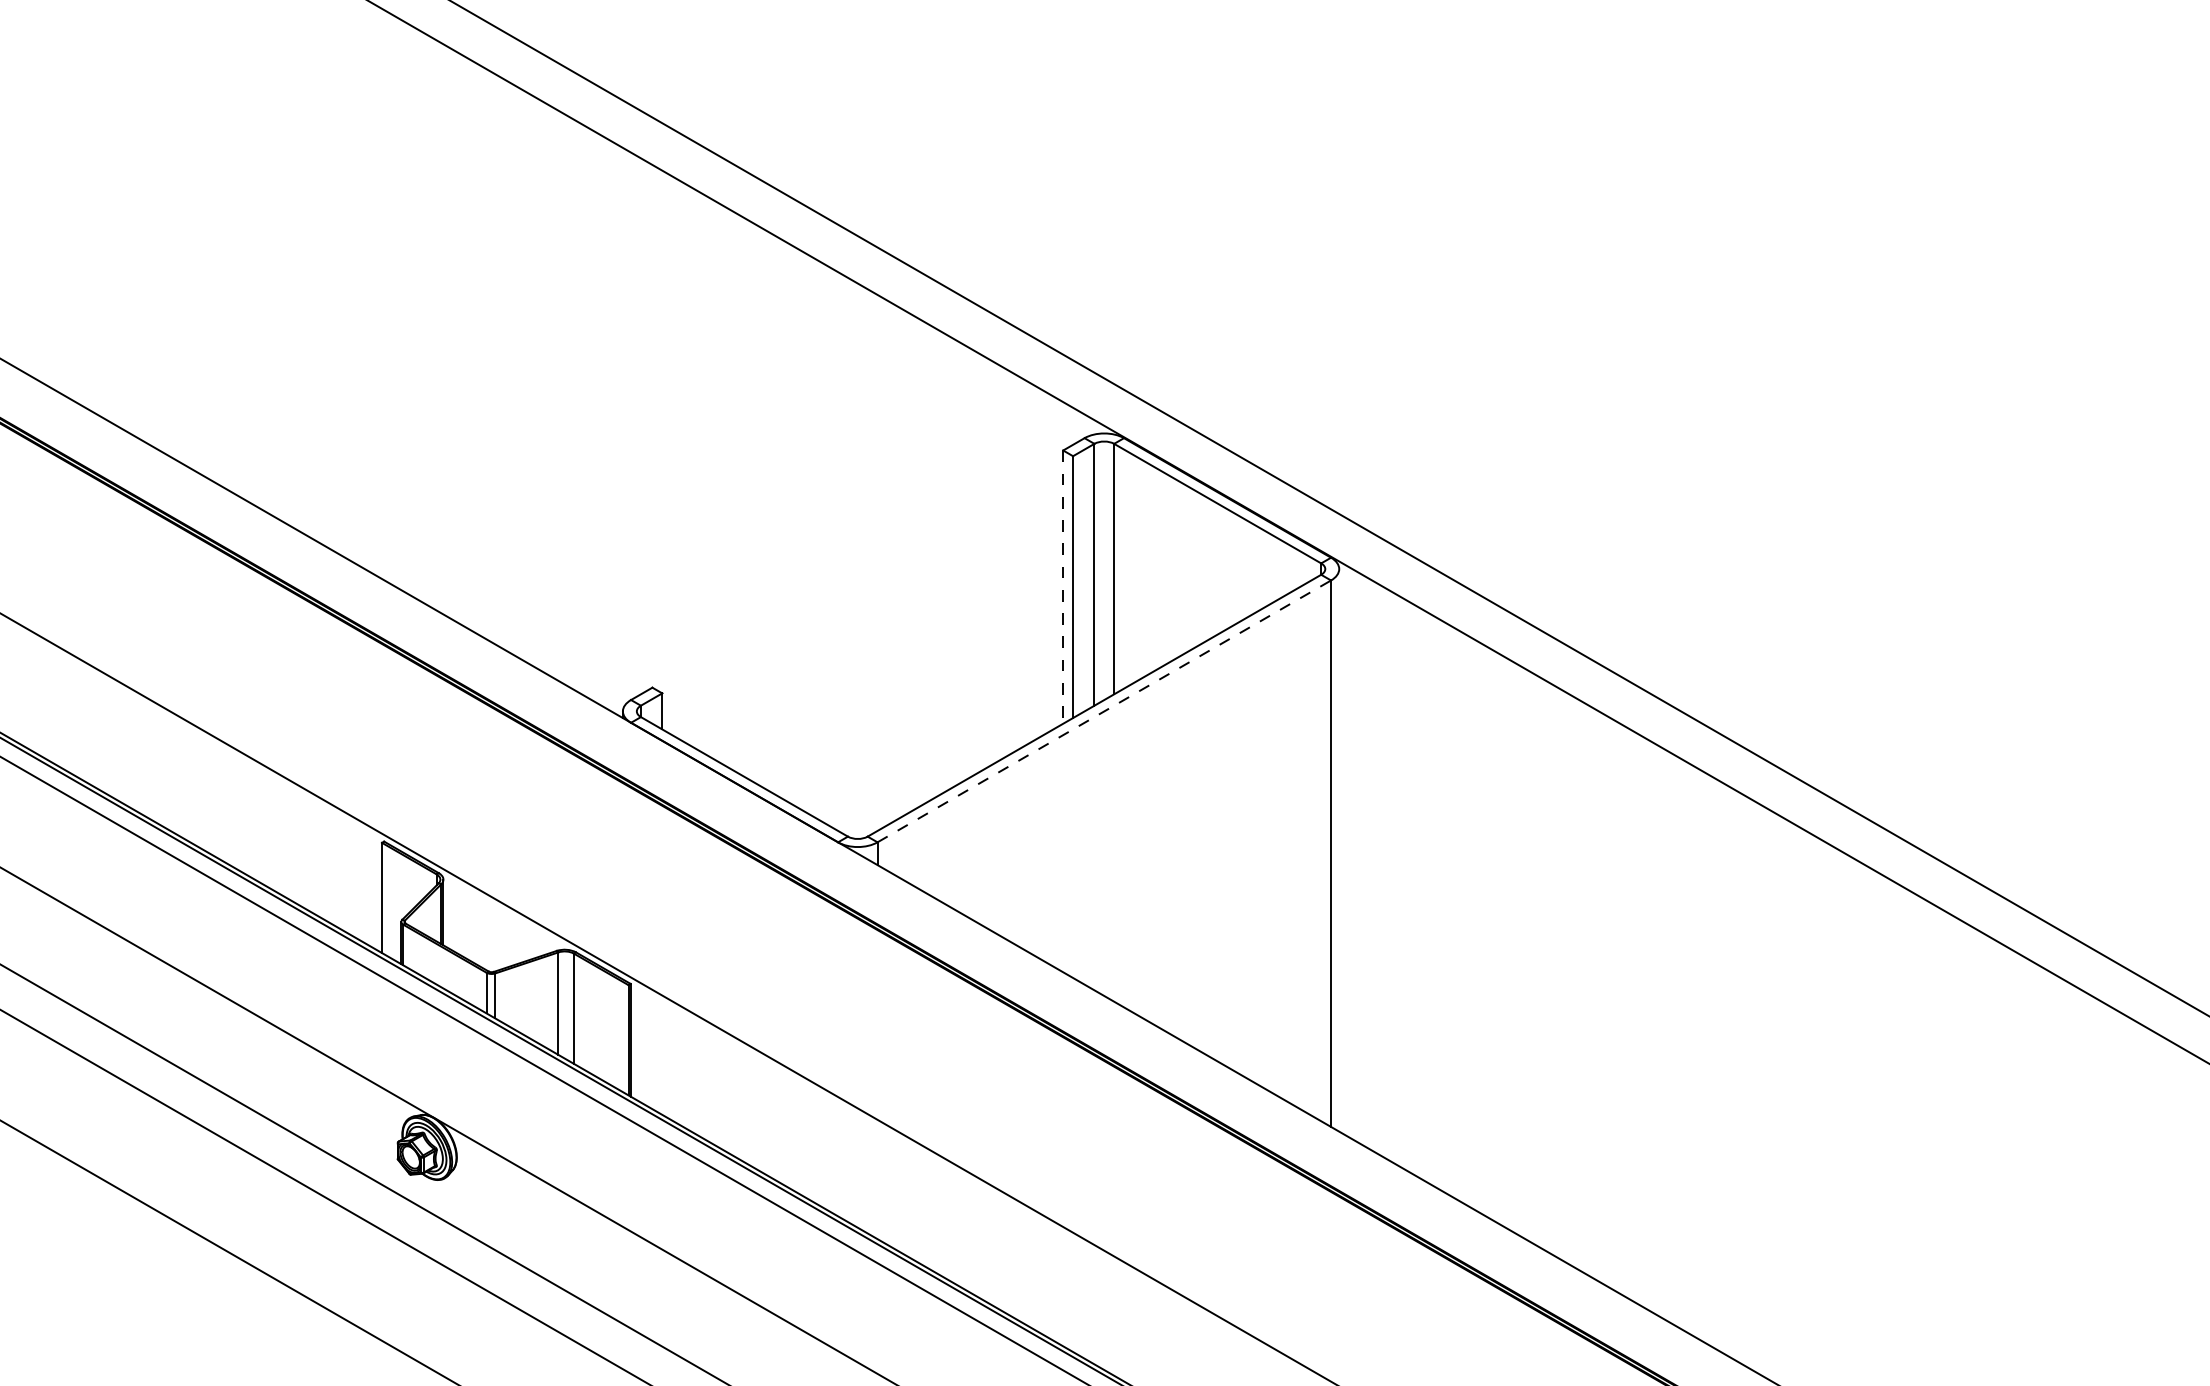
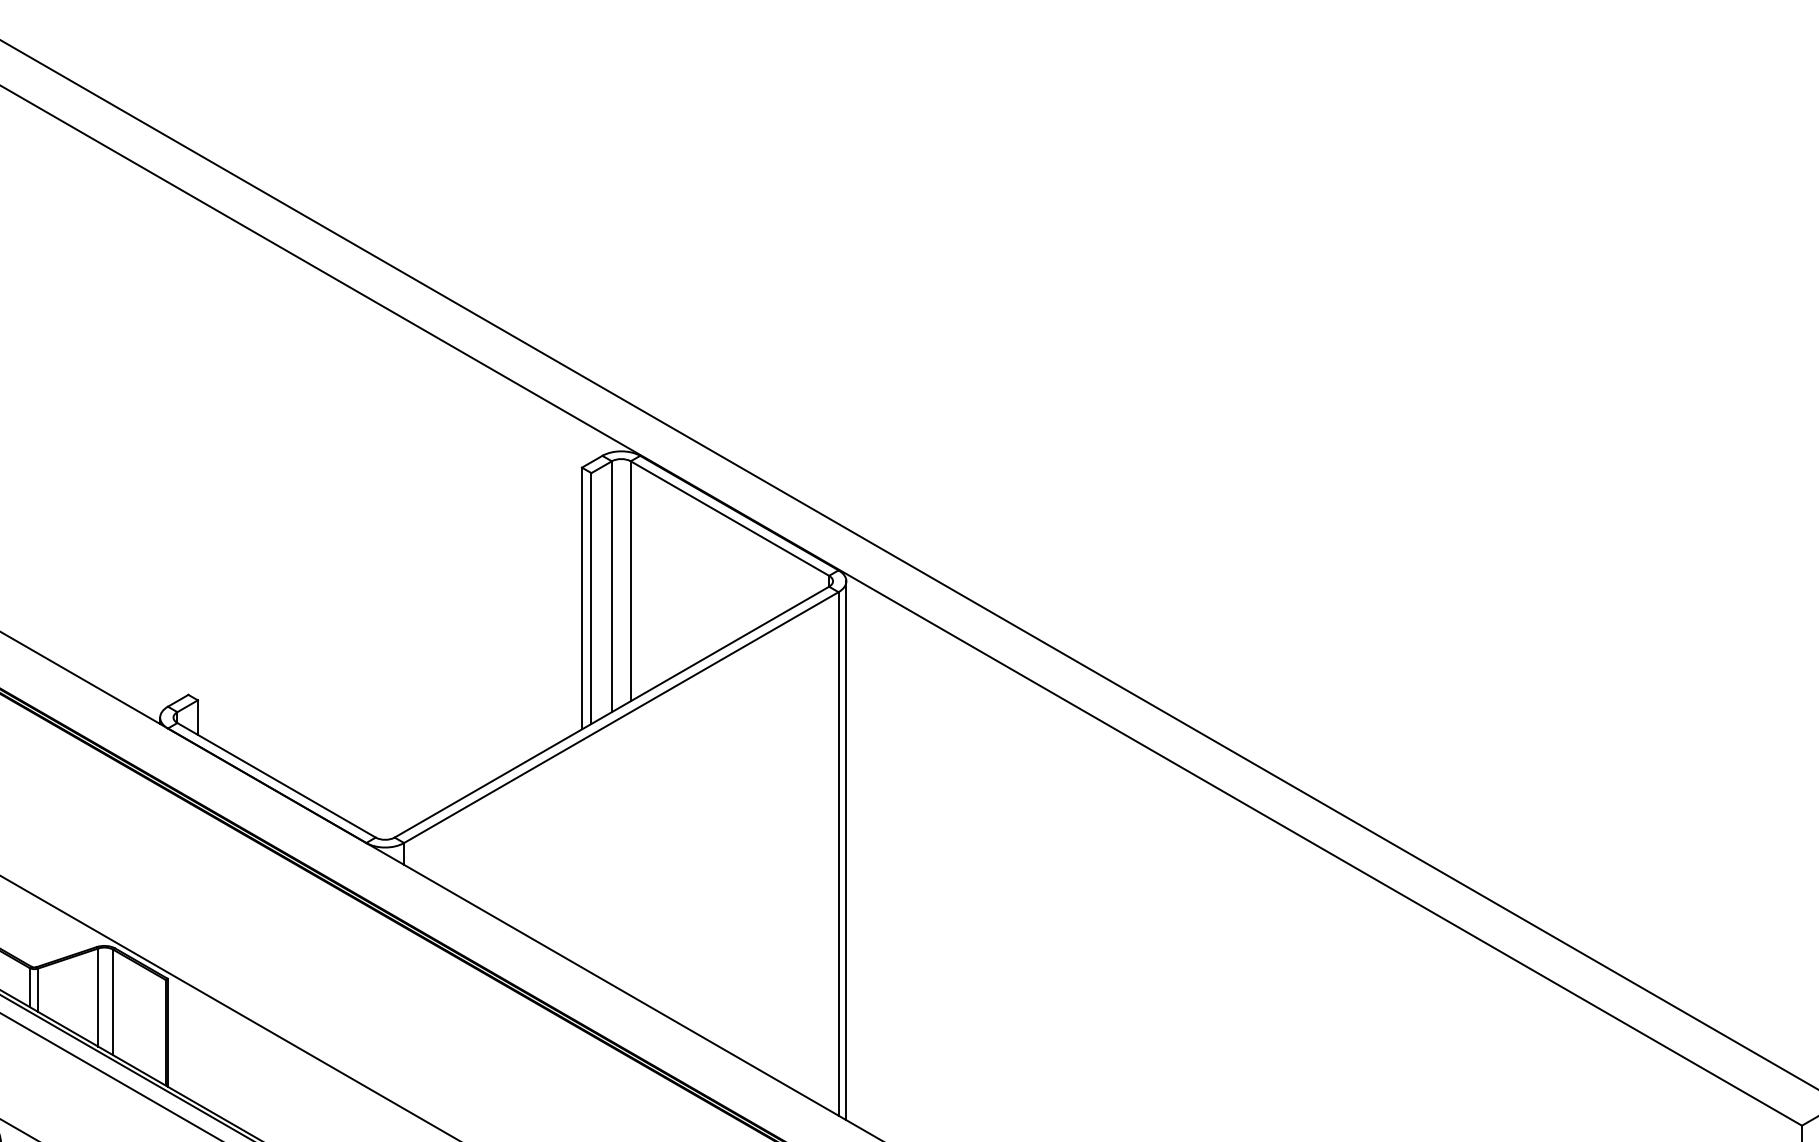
line: (1063, 587) -> (582, 598), dashed -> solid
line: (1104, 711) -> (621, 717), dashed -> solid
line: (1339, 850) -> (846, 850), added

